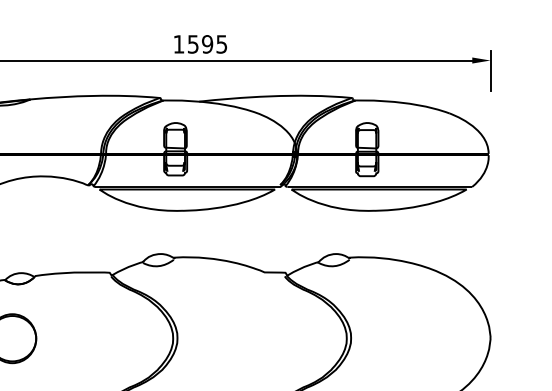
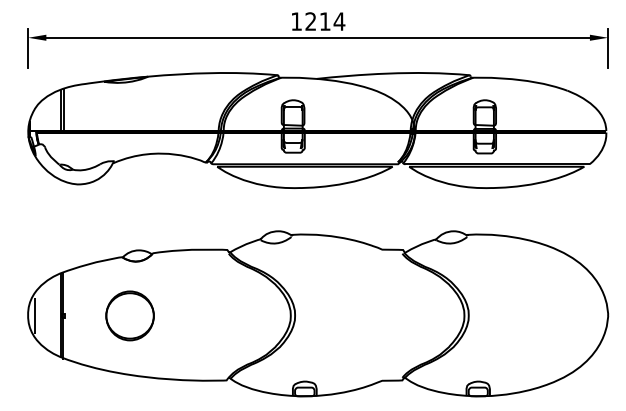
text: (207, 44) -> (325, 21), 1595 -> 1214

